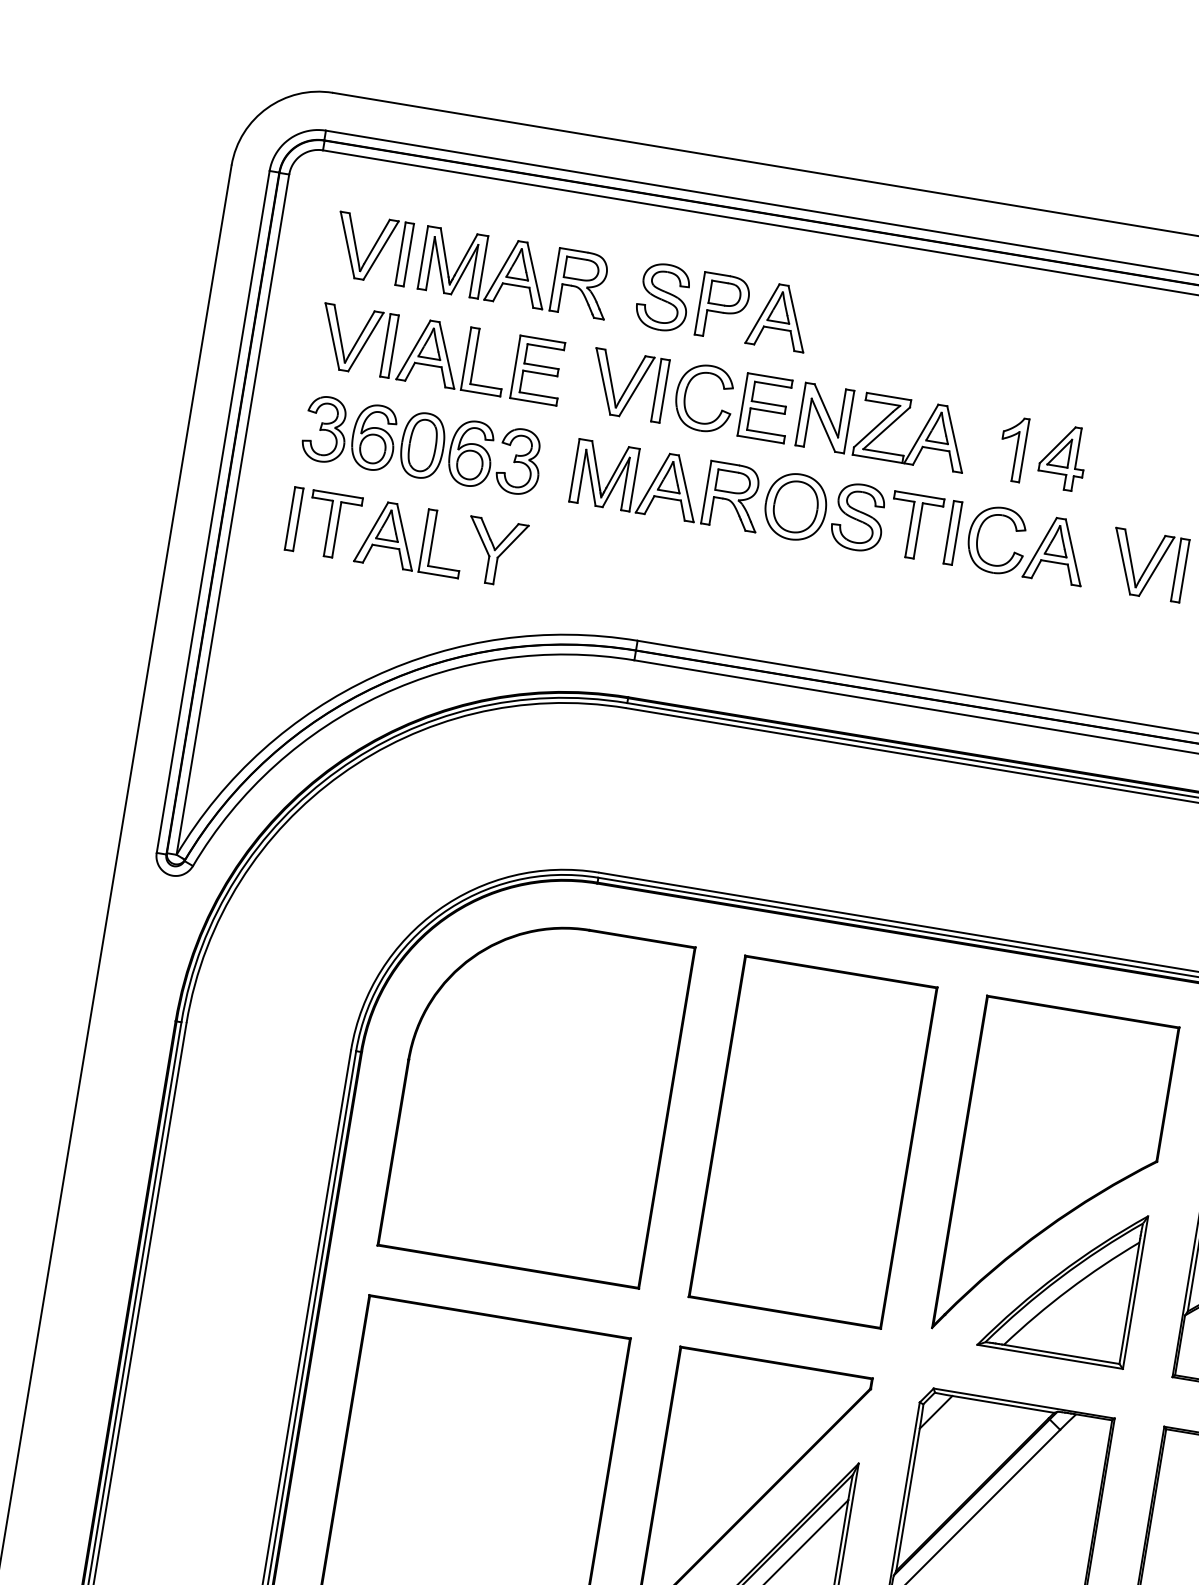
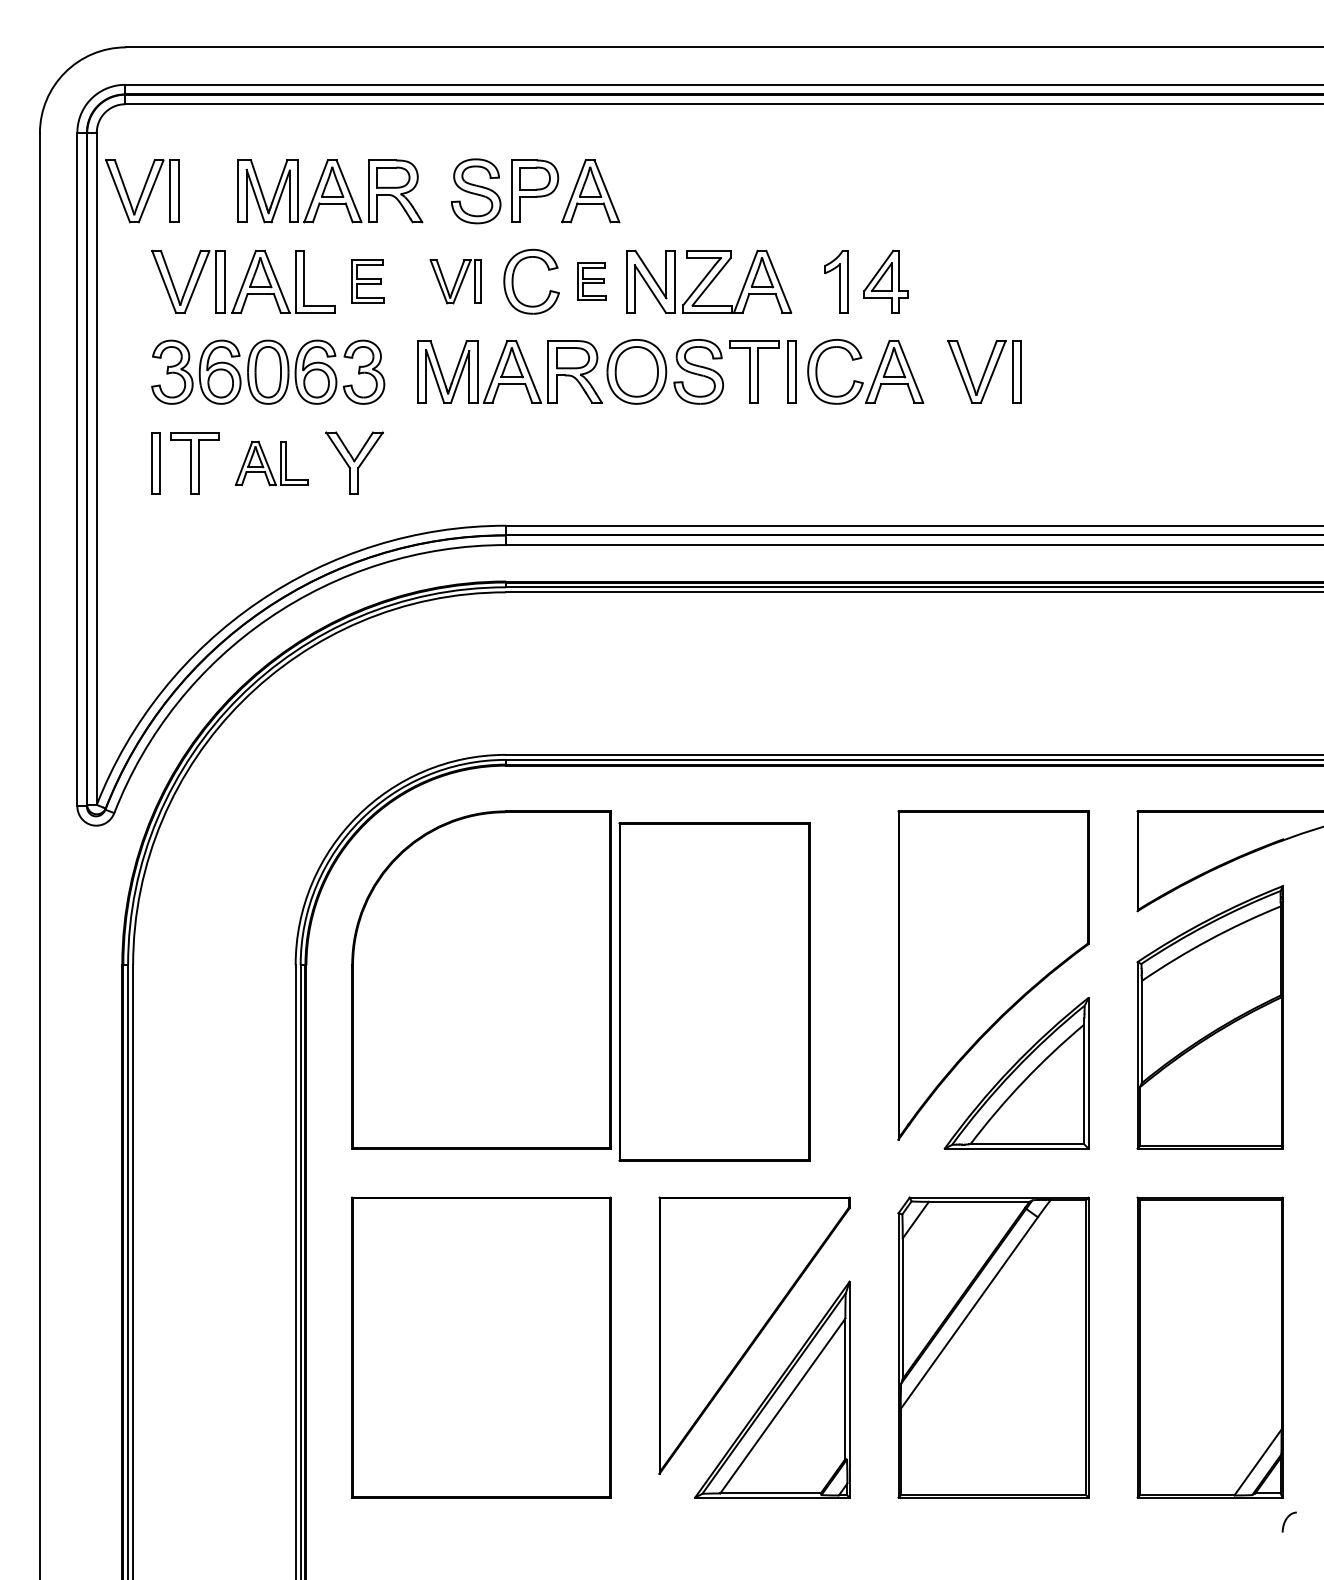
part: (372, 249) -> (142, 191), moved
part: (538, 370) -> (367, 281), size x0.7
part: (627, 385) -> (455, 281), size x0.7
part: (765, 407) -> (591, 281), size x0.6
part: (410, 538) -> (271, 463), size x0.7
part: (813, 1141) -> (714, 991), moved

